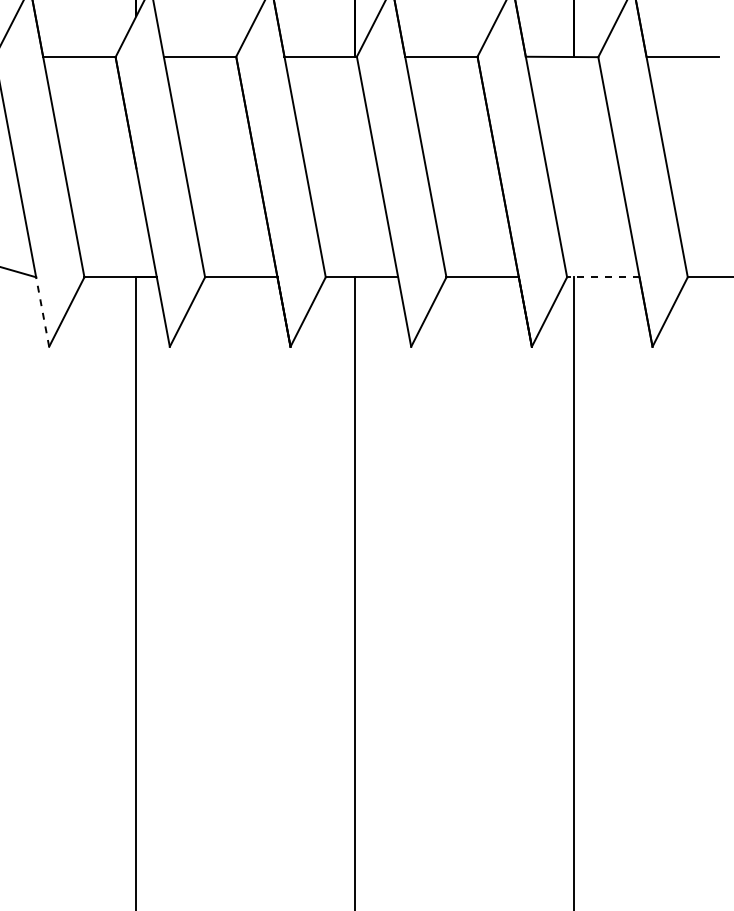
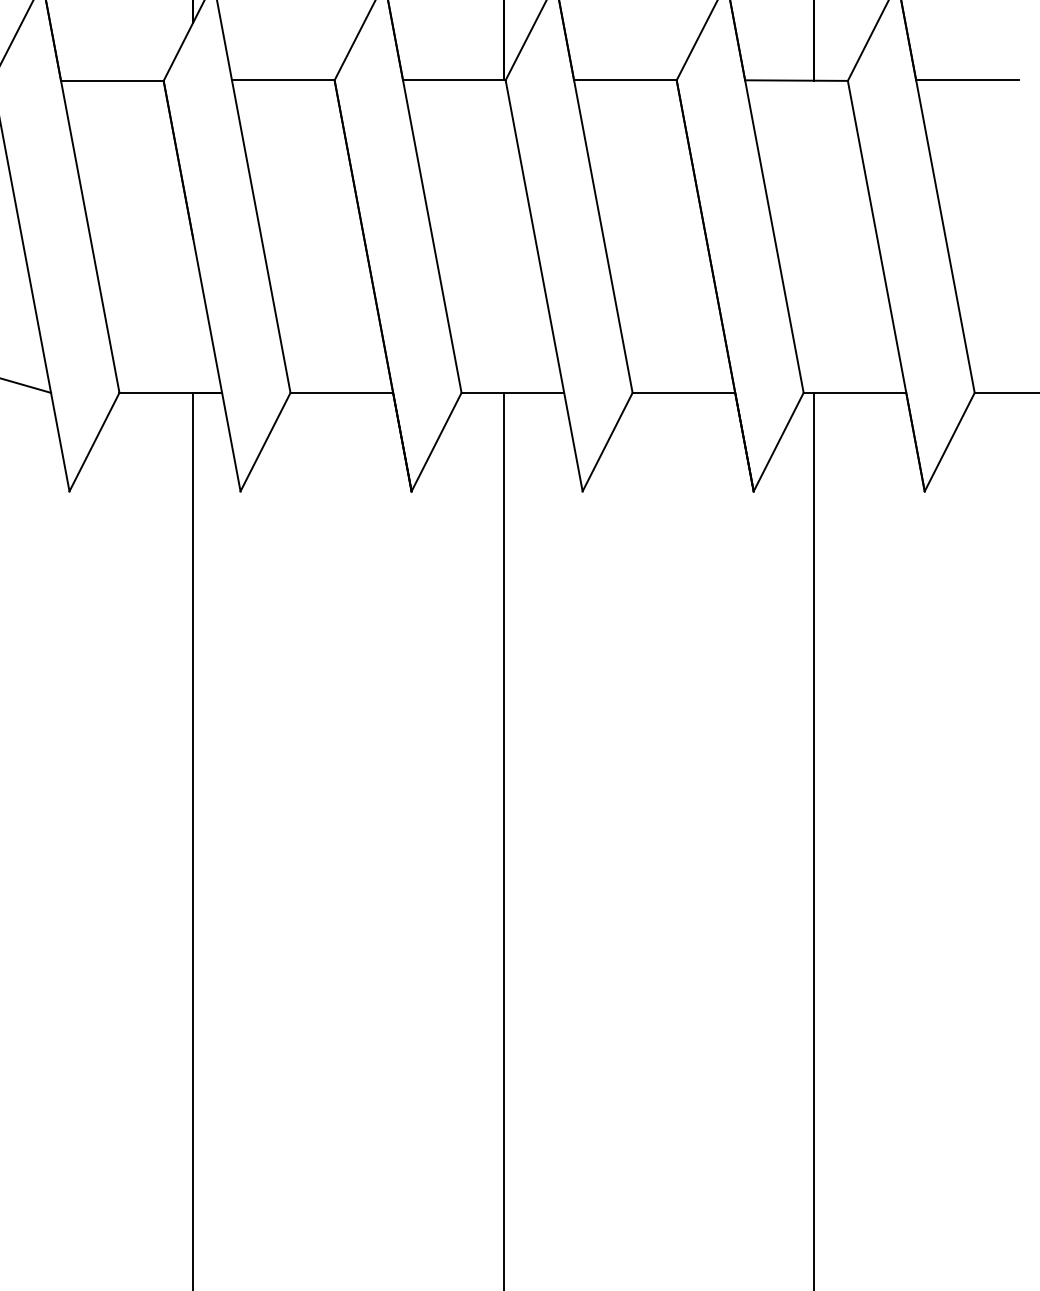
line: (602, 277) -> (854, 392), dashed -> solid
line: (42, 311) -> (60, 441), dashed -> solid

